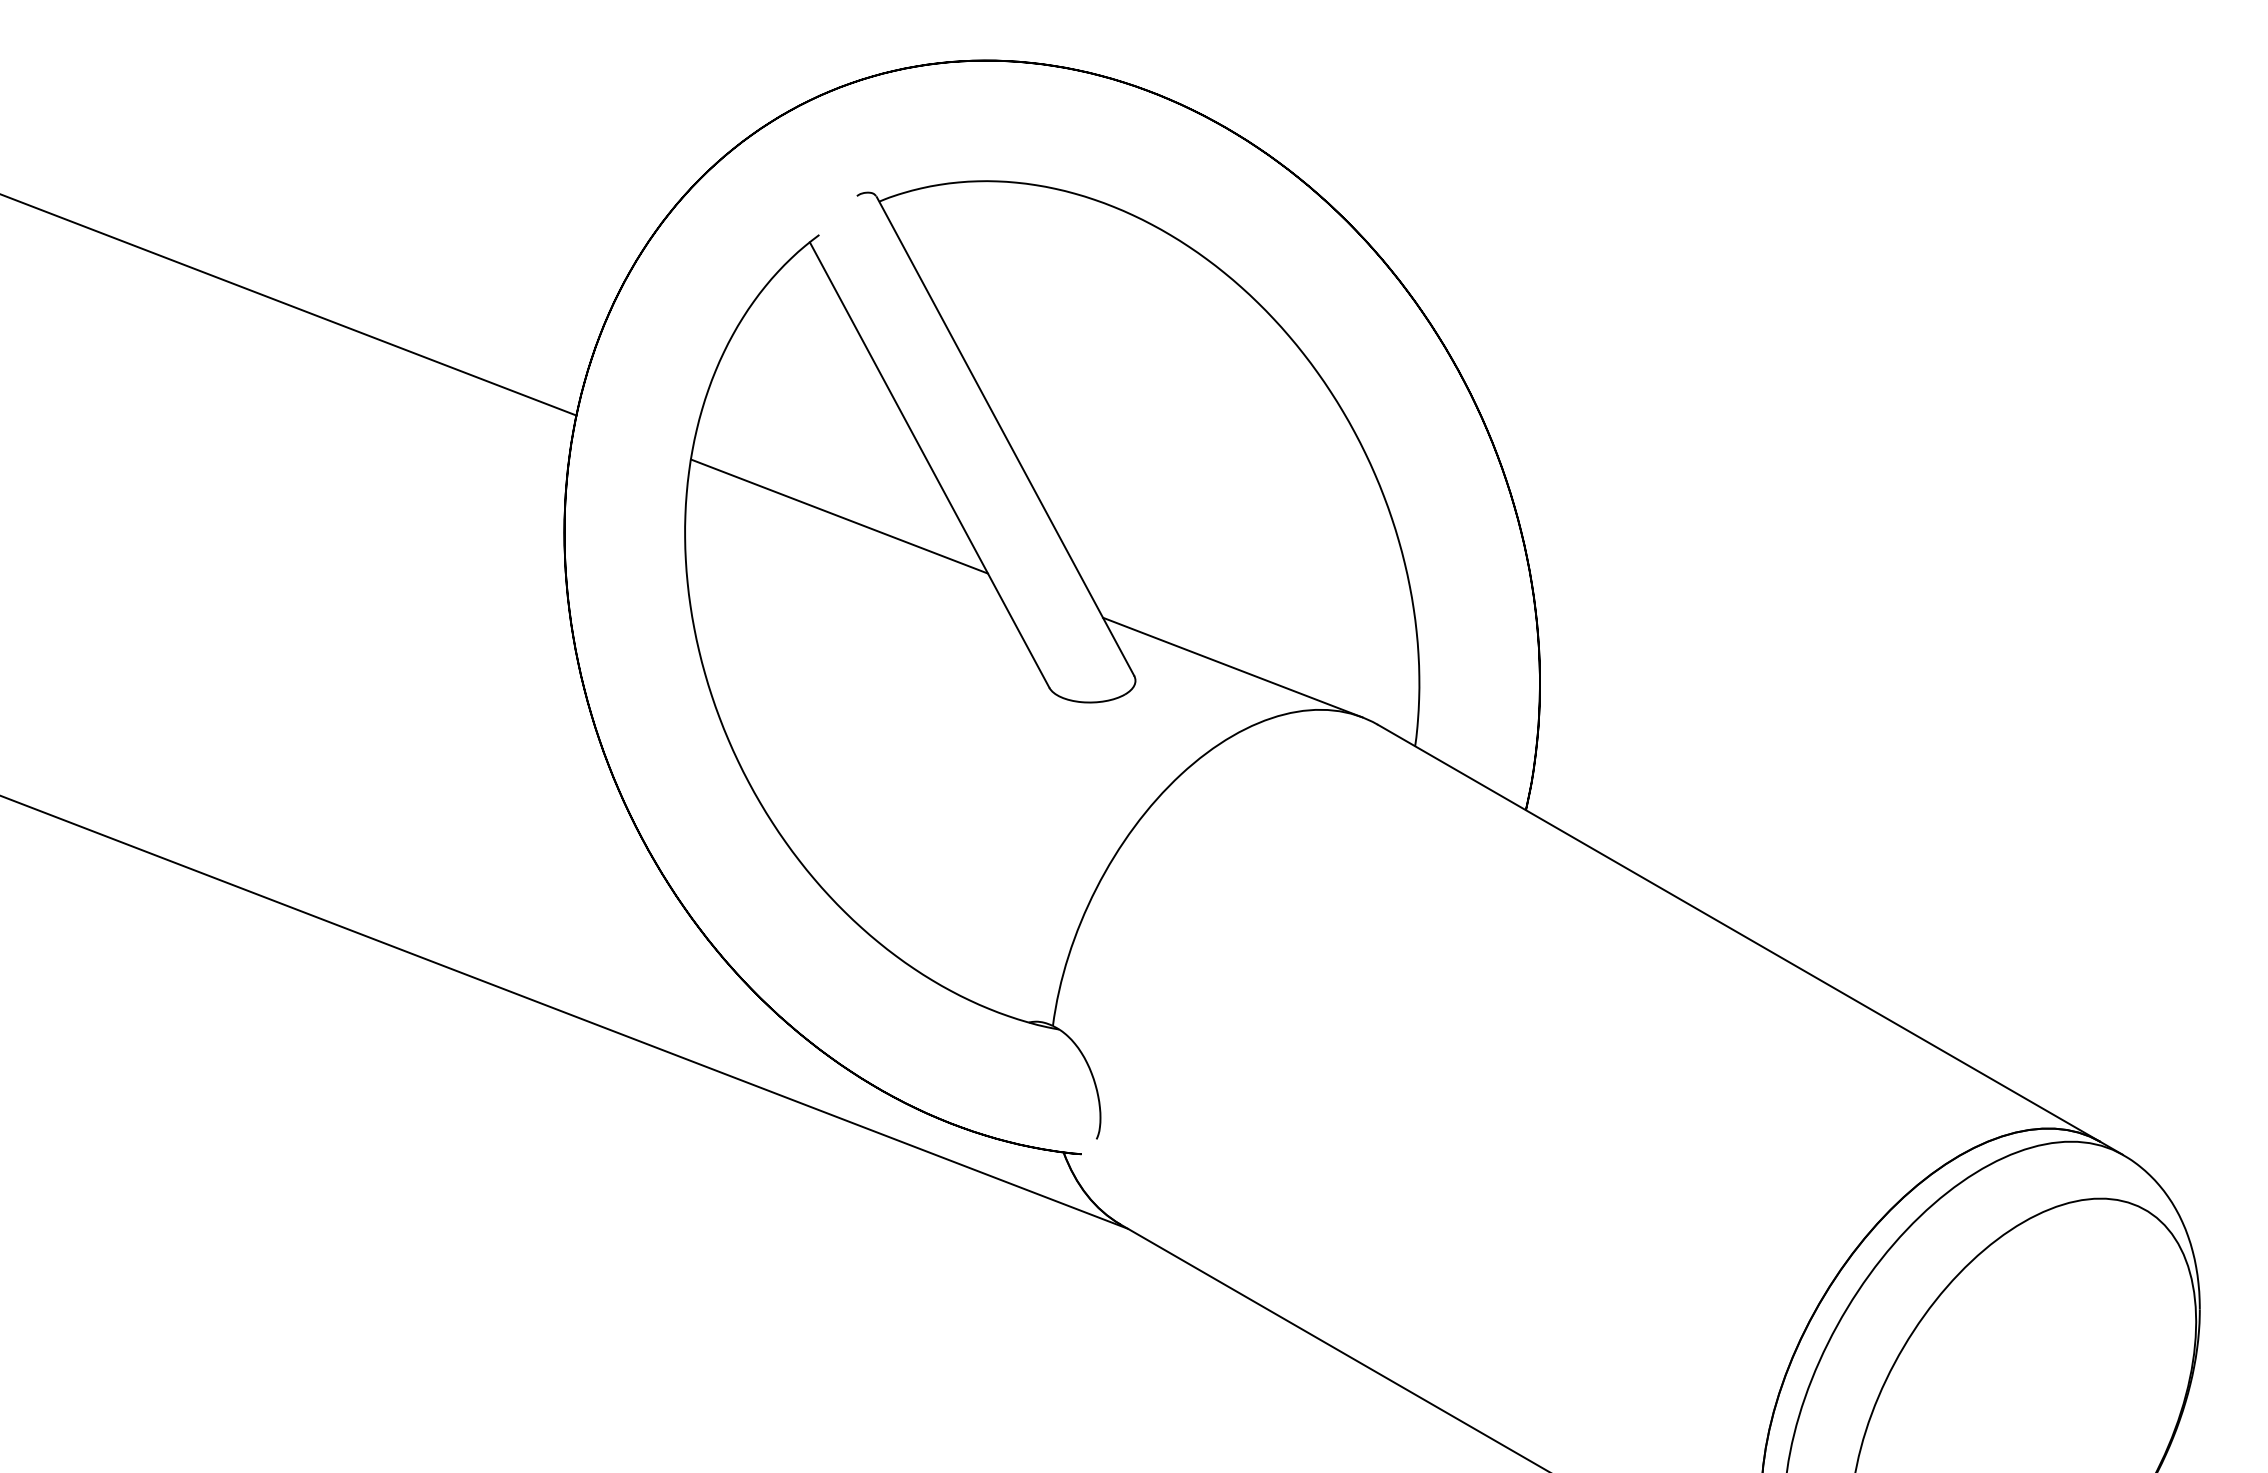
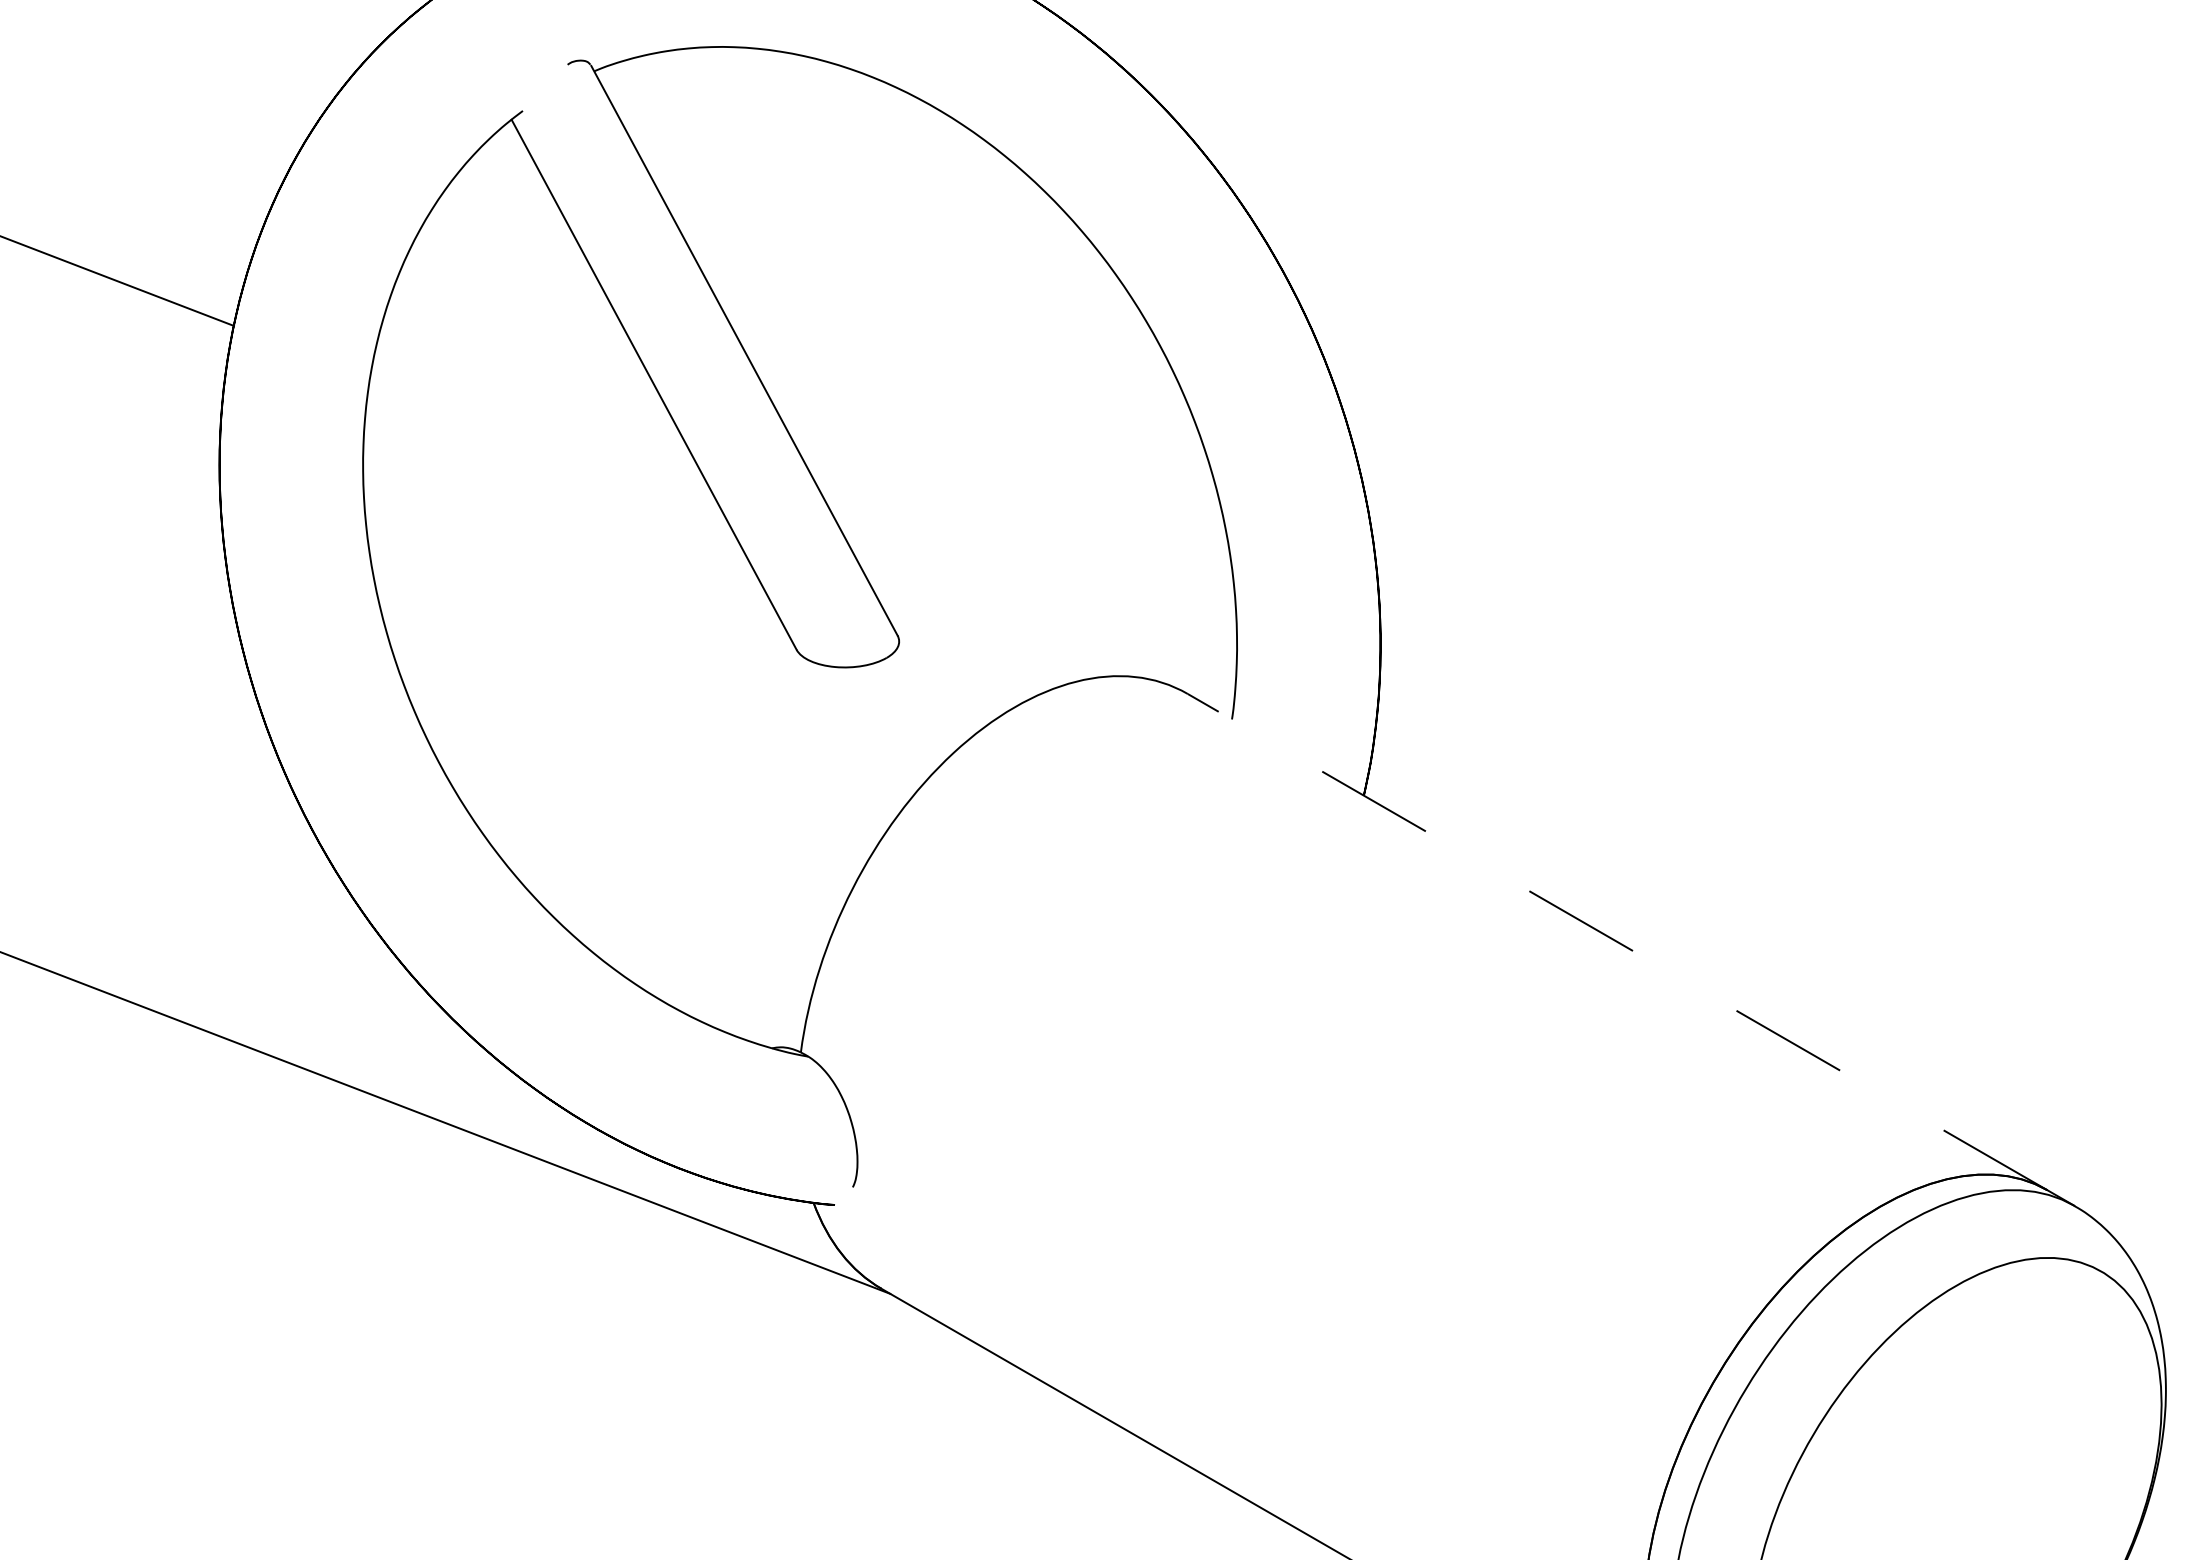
line: (839, 516) -> (546, 446), removed
line: (1232, 667) -> (1014, 625), removed
line: (1739, 933) -> (1618, 942), solid -> dashed

